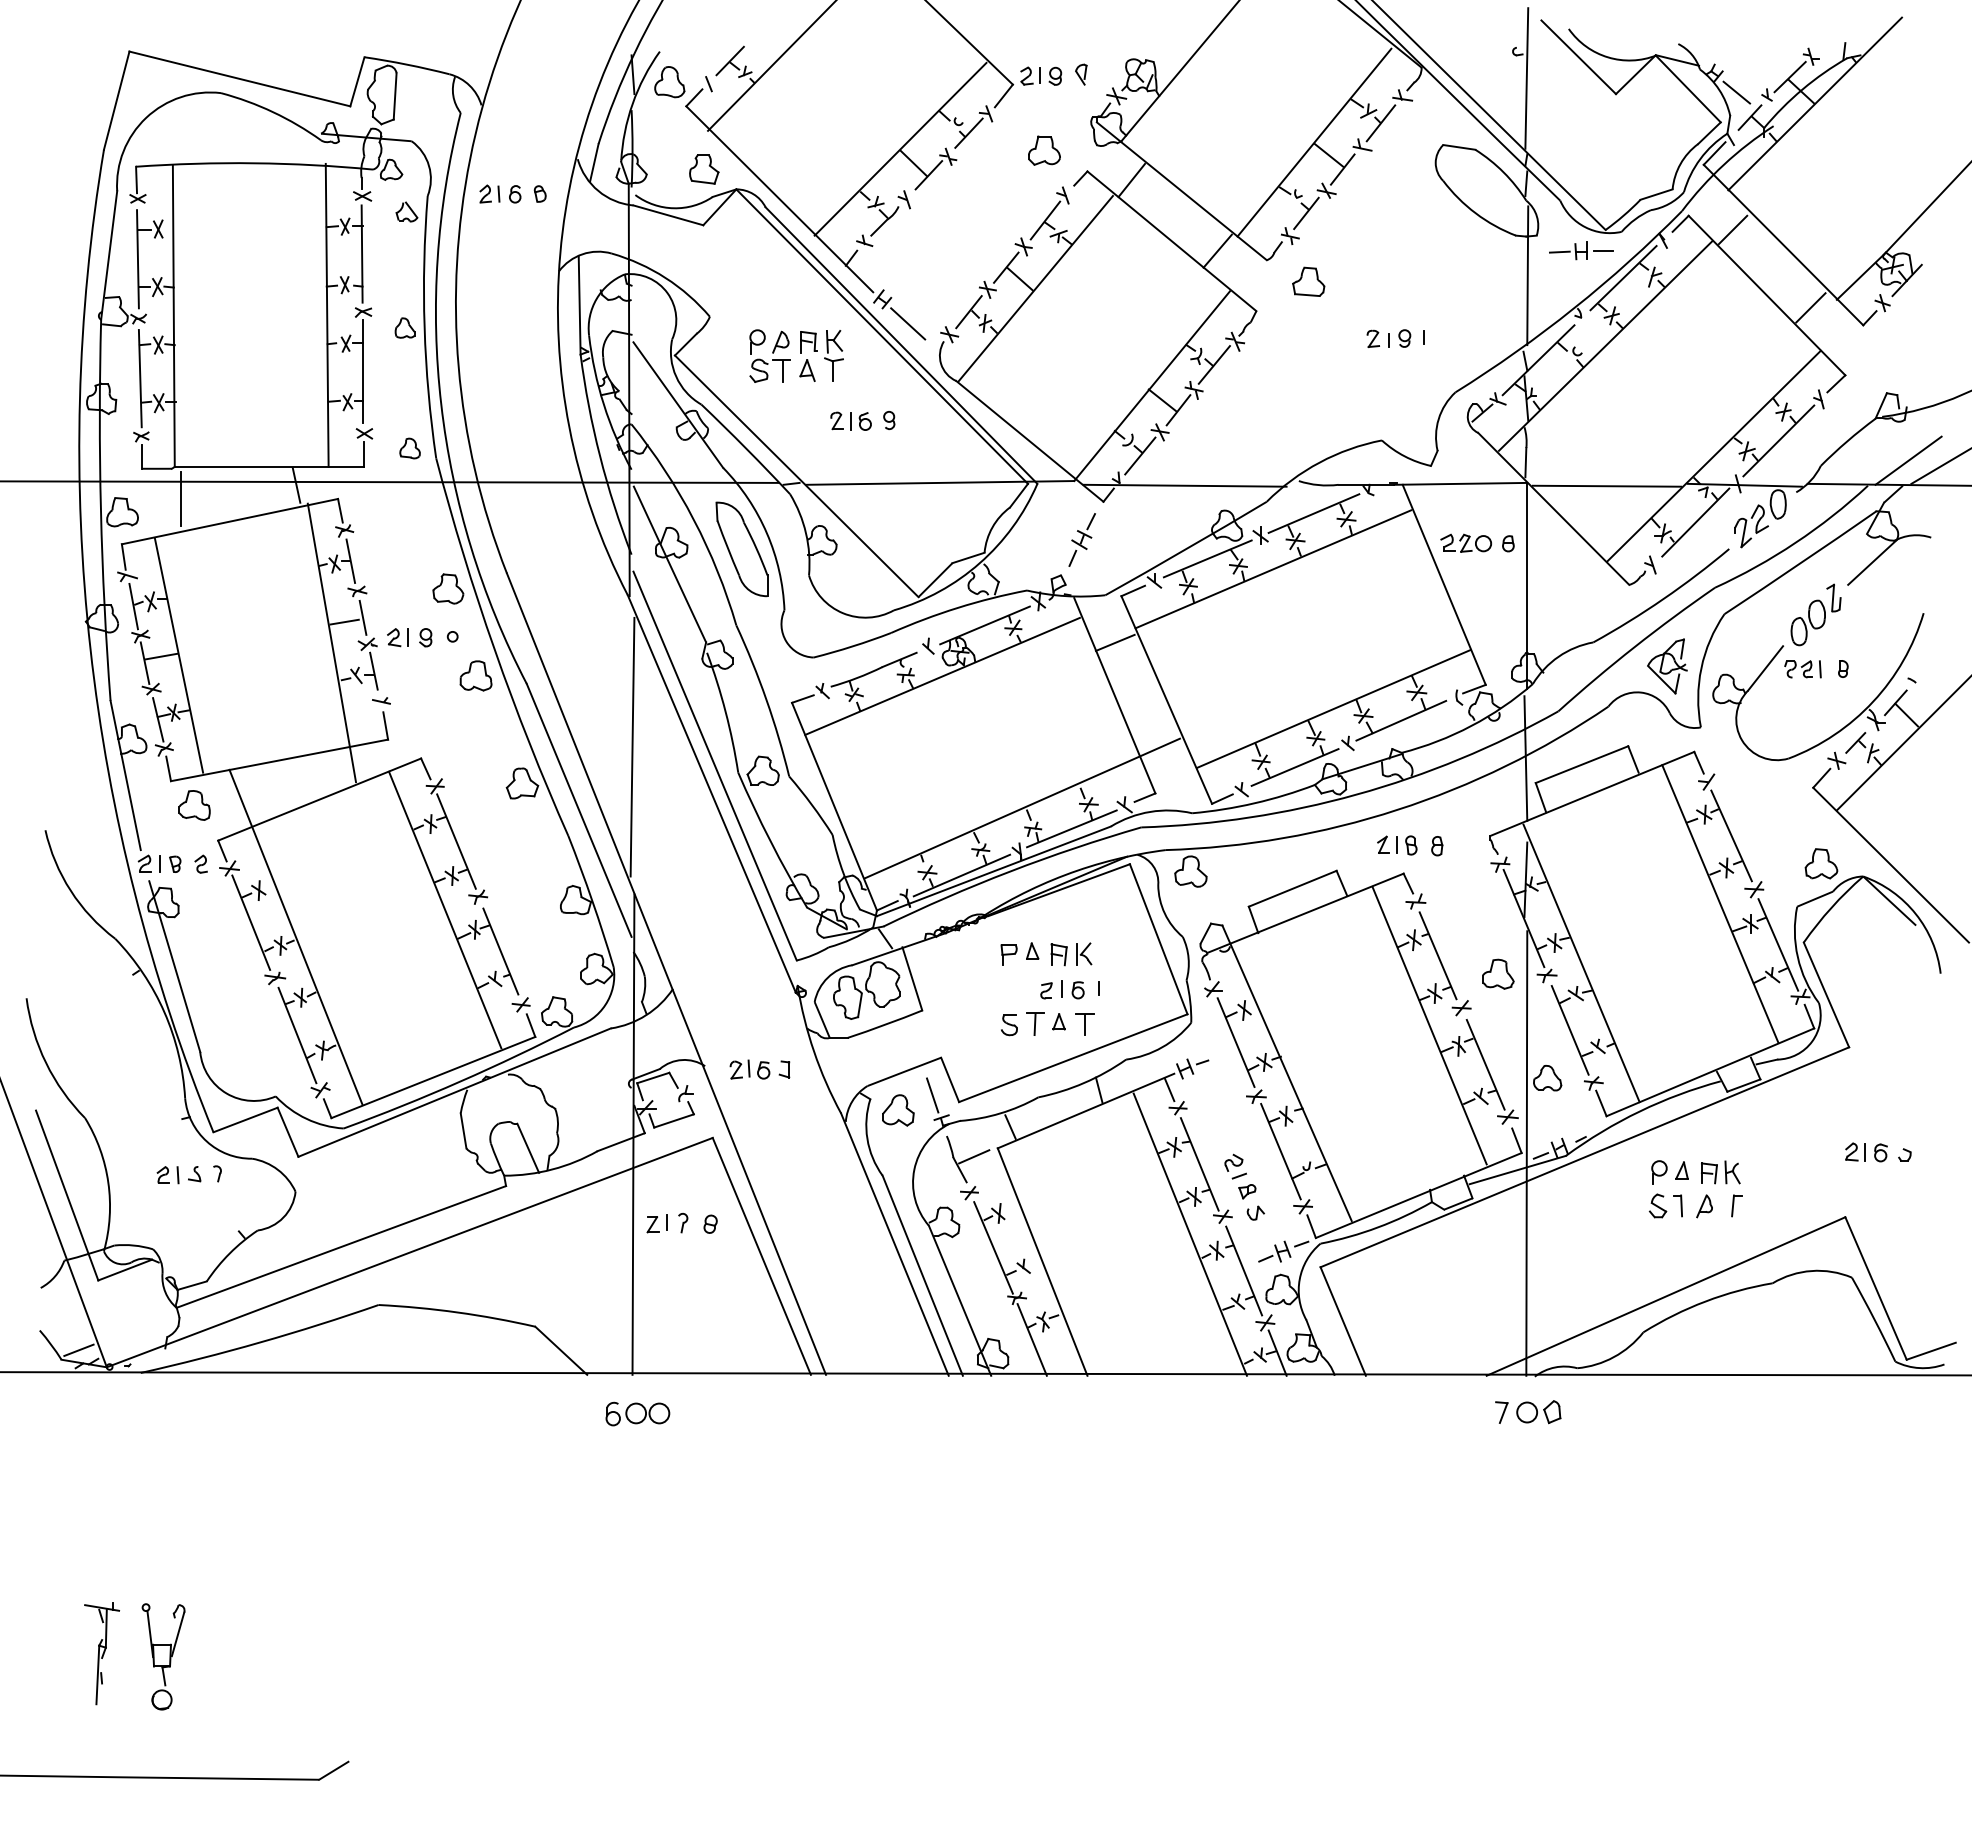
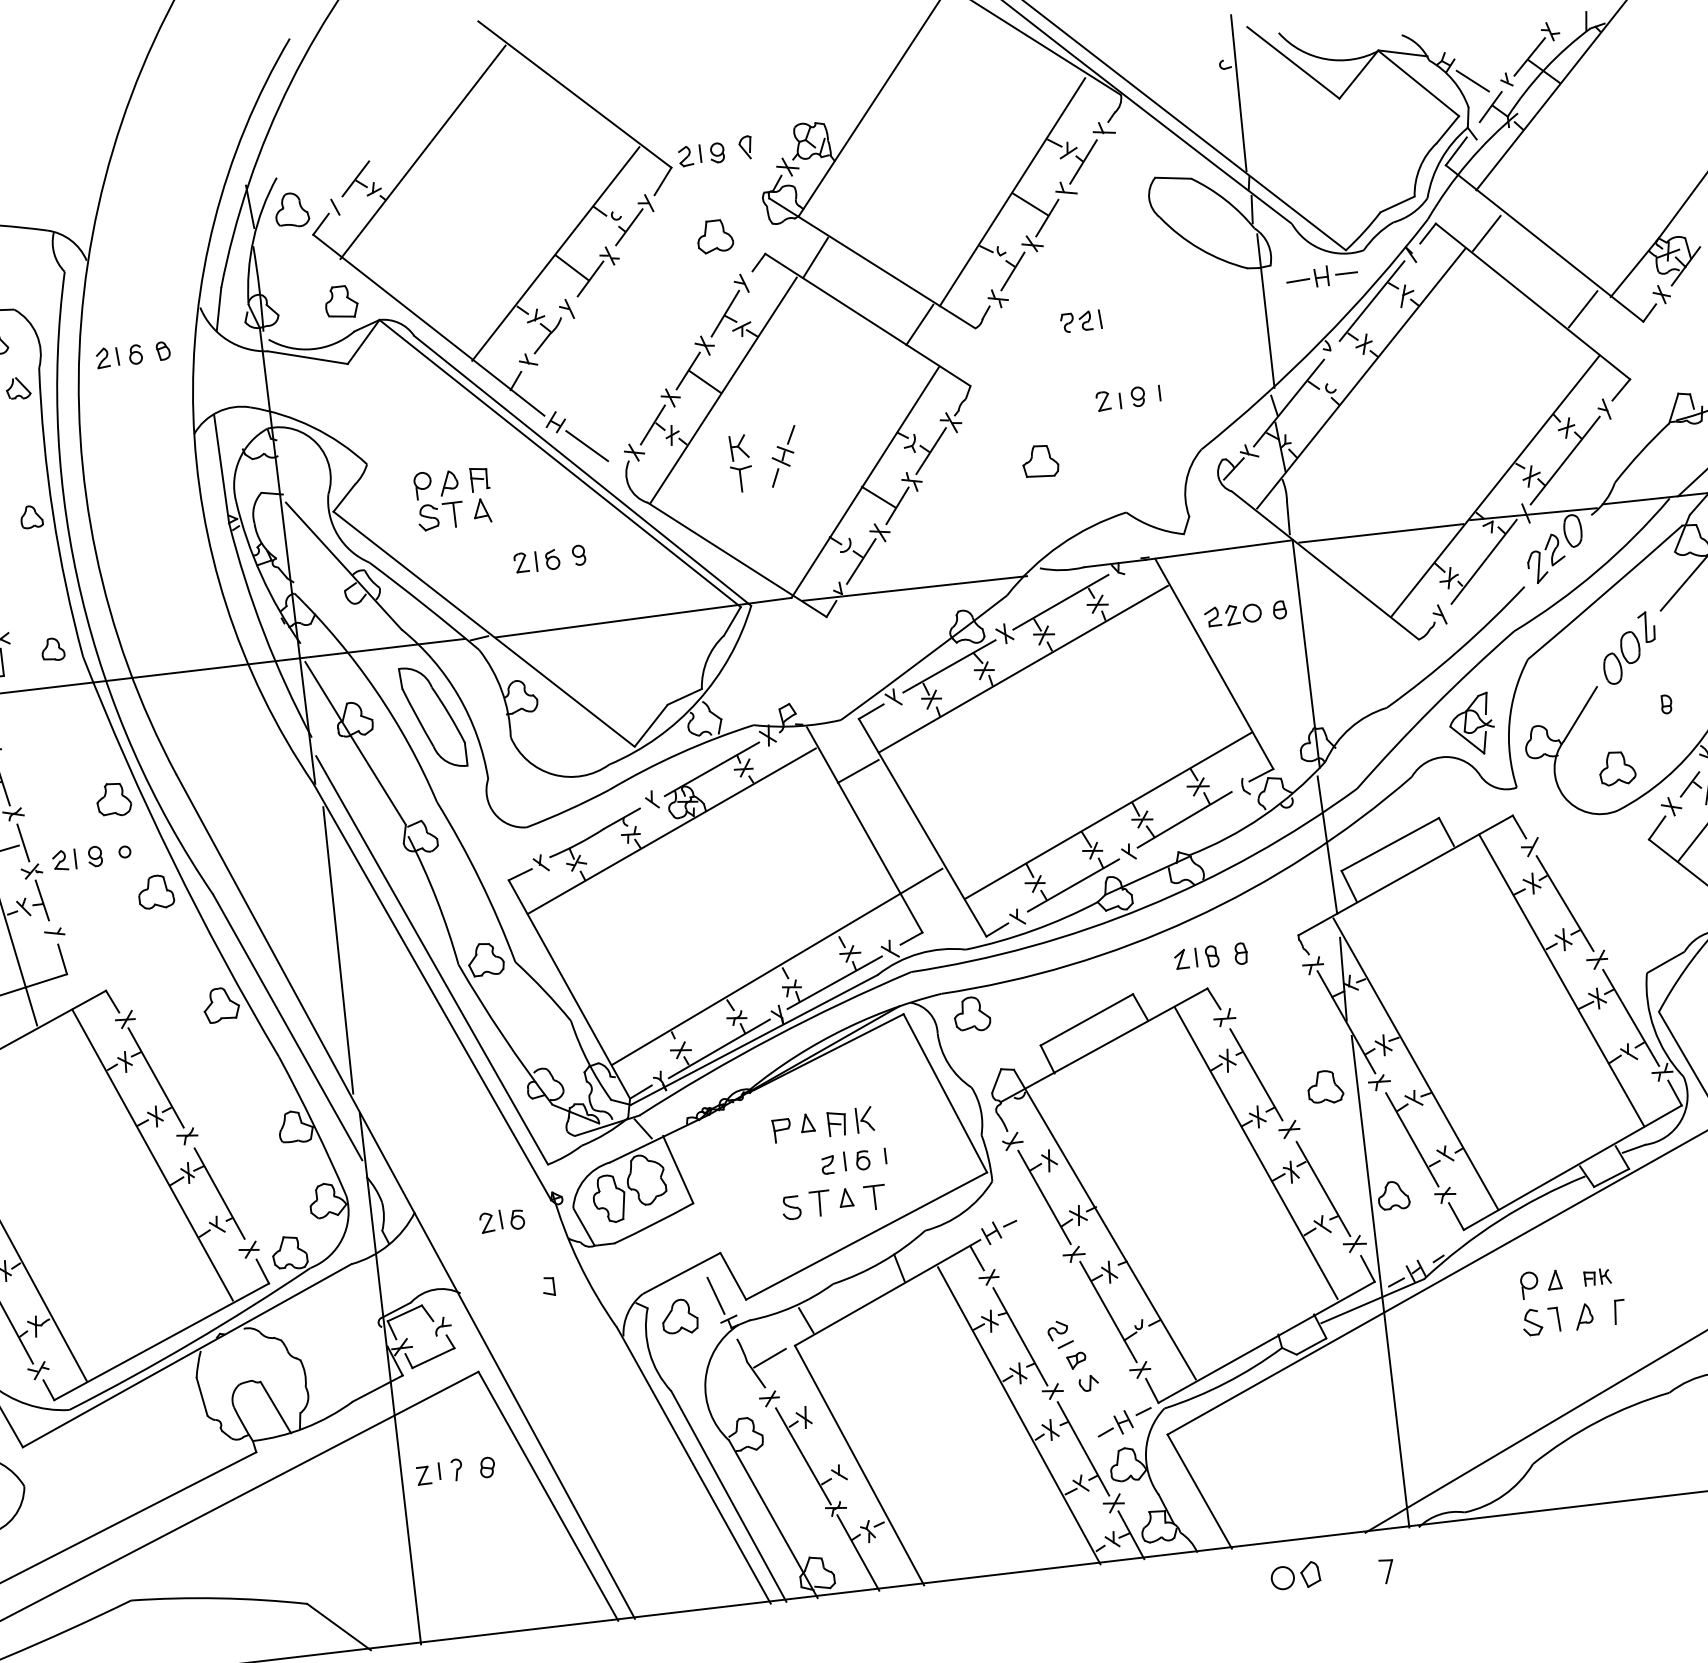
part: (1308, 281) -> (1040, 461), moved
part: (833, 355) -> (739, 463), moved
part: (1081, 539) -> (782, 455), moved
part: (1802, 669) -> (1080, 321), moved
part: (1821, 863) -> (1617, 767), moved
part: (749, 1069) -> (501, 1220), moved
part: (1720, 1172) -> (1597, 1277), size x0.6
part: (1538, 1412) -> (1295, 1576), moved

